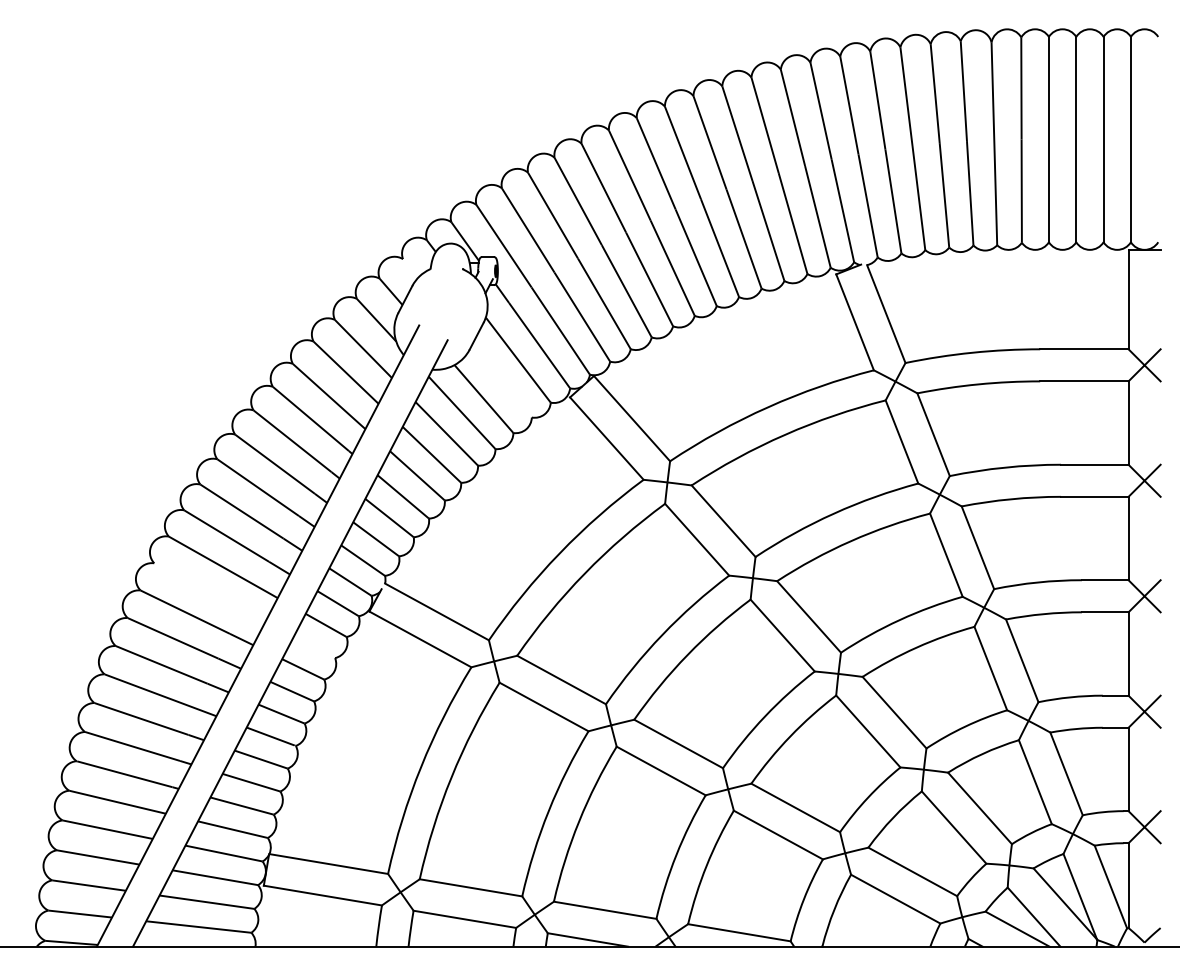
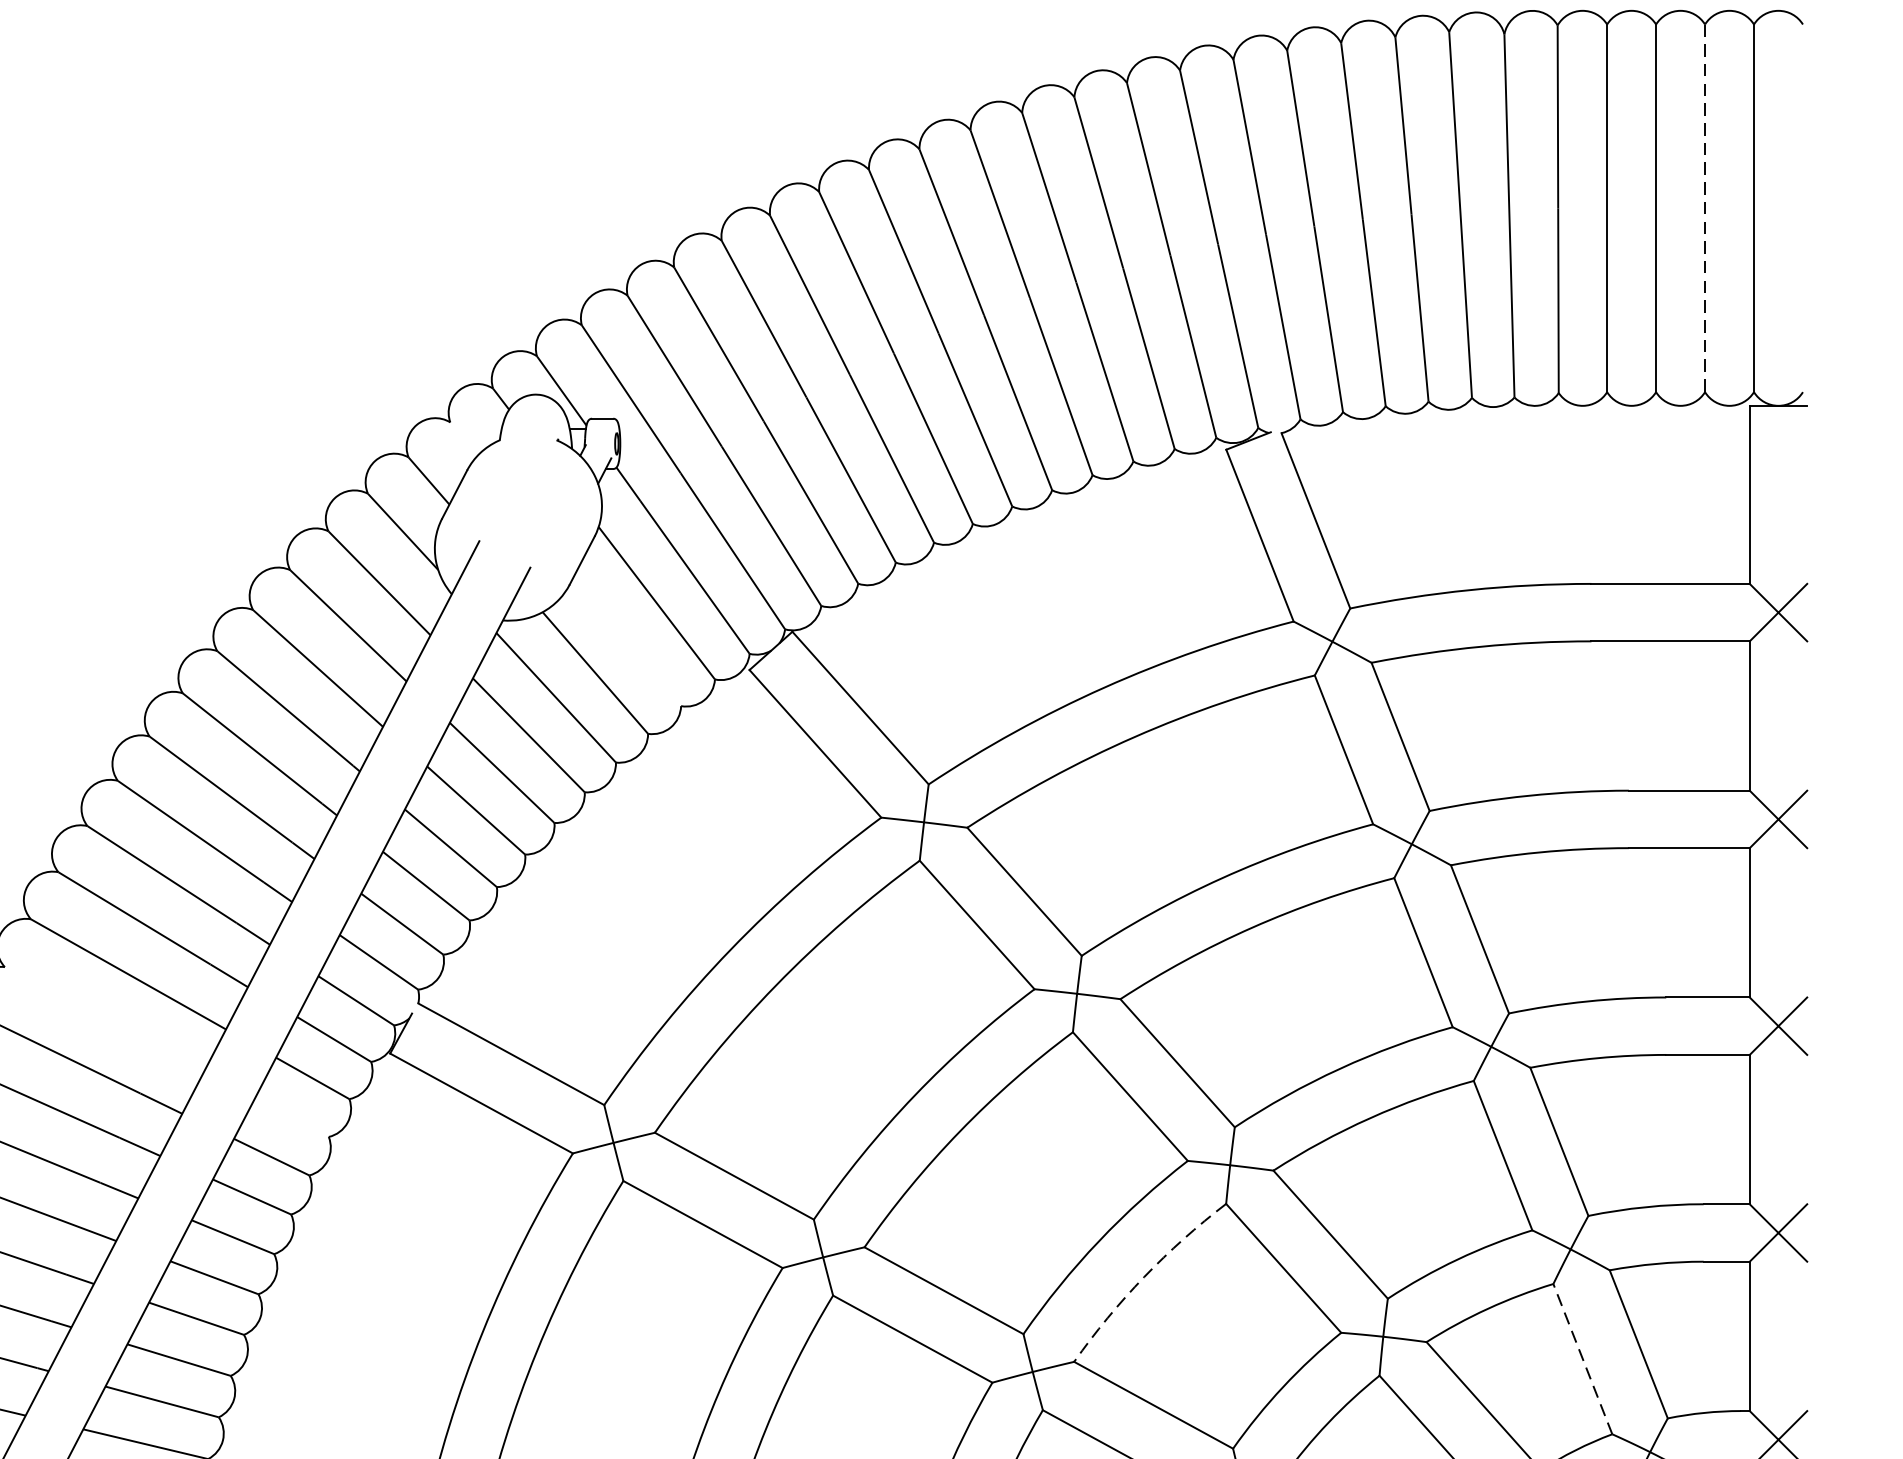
line: (1103, 139) -> (1704, 208), solid -> dashed
arc: (790, 736) -> (1144, 1277), solid -> dashed
line: (1035, 781) -> (1583, 1357), solid -> dashed

